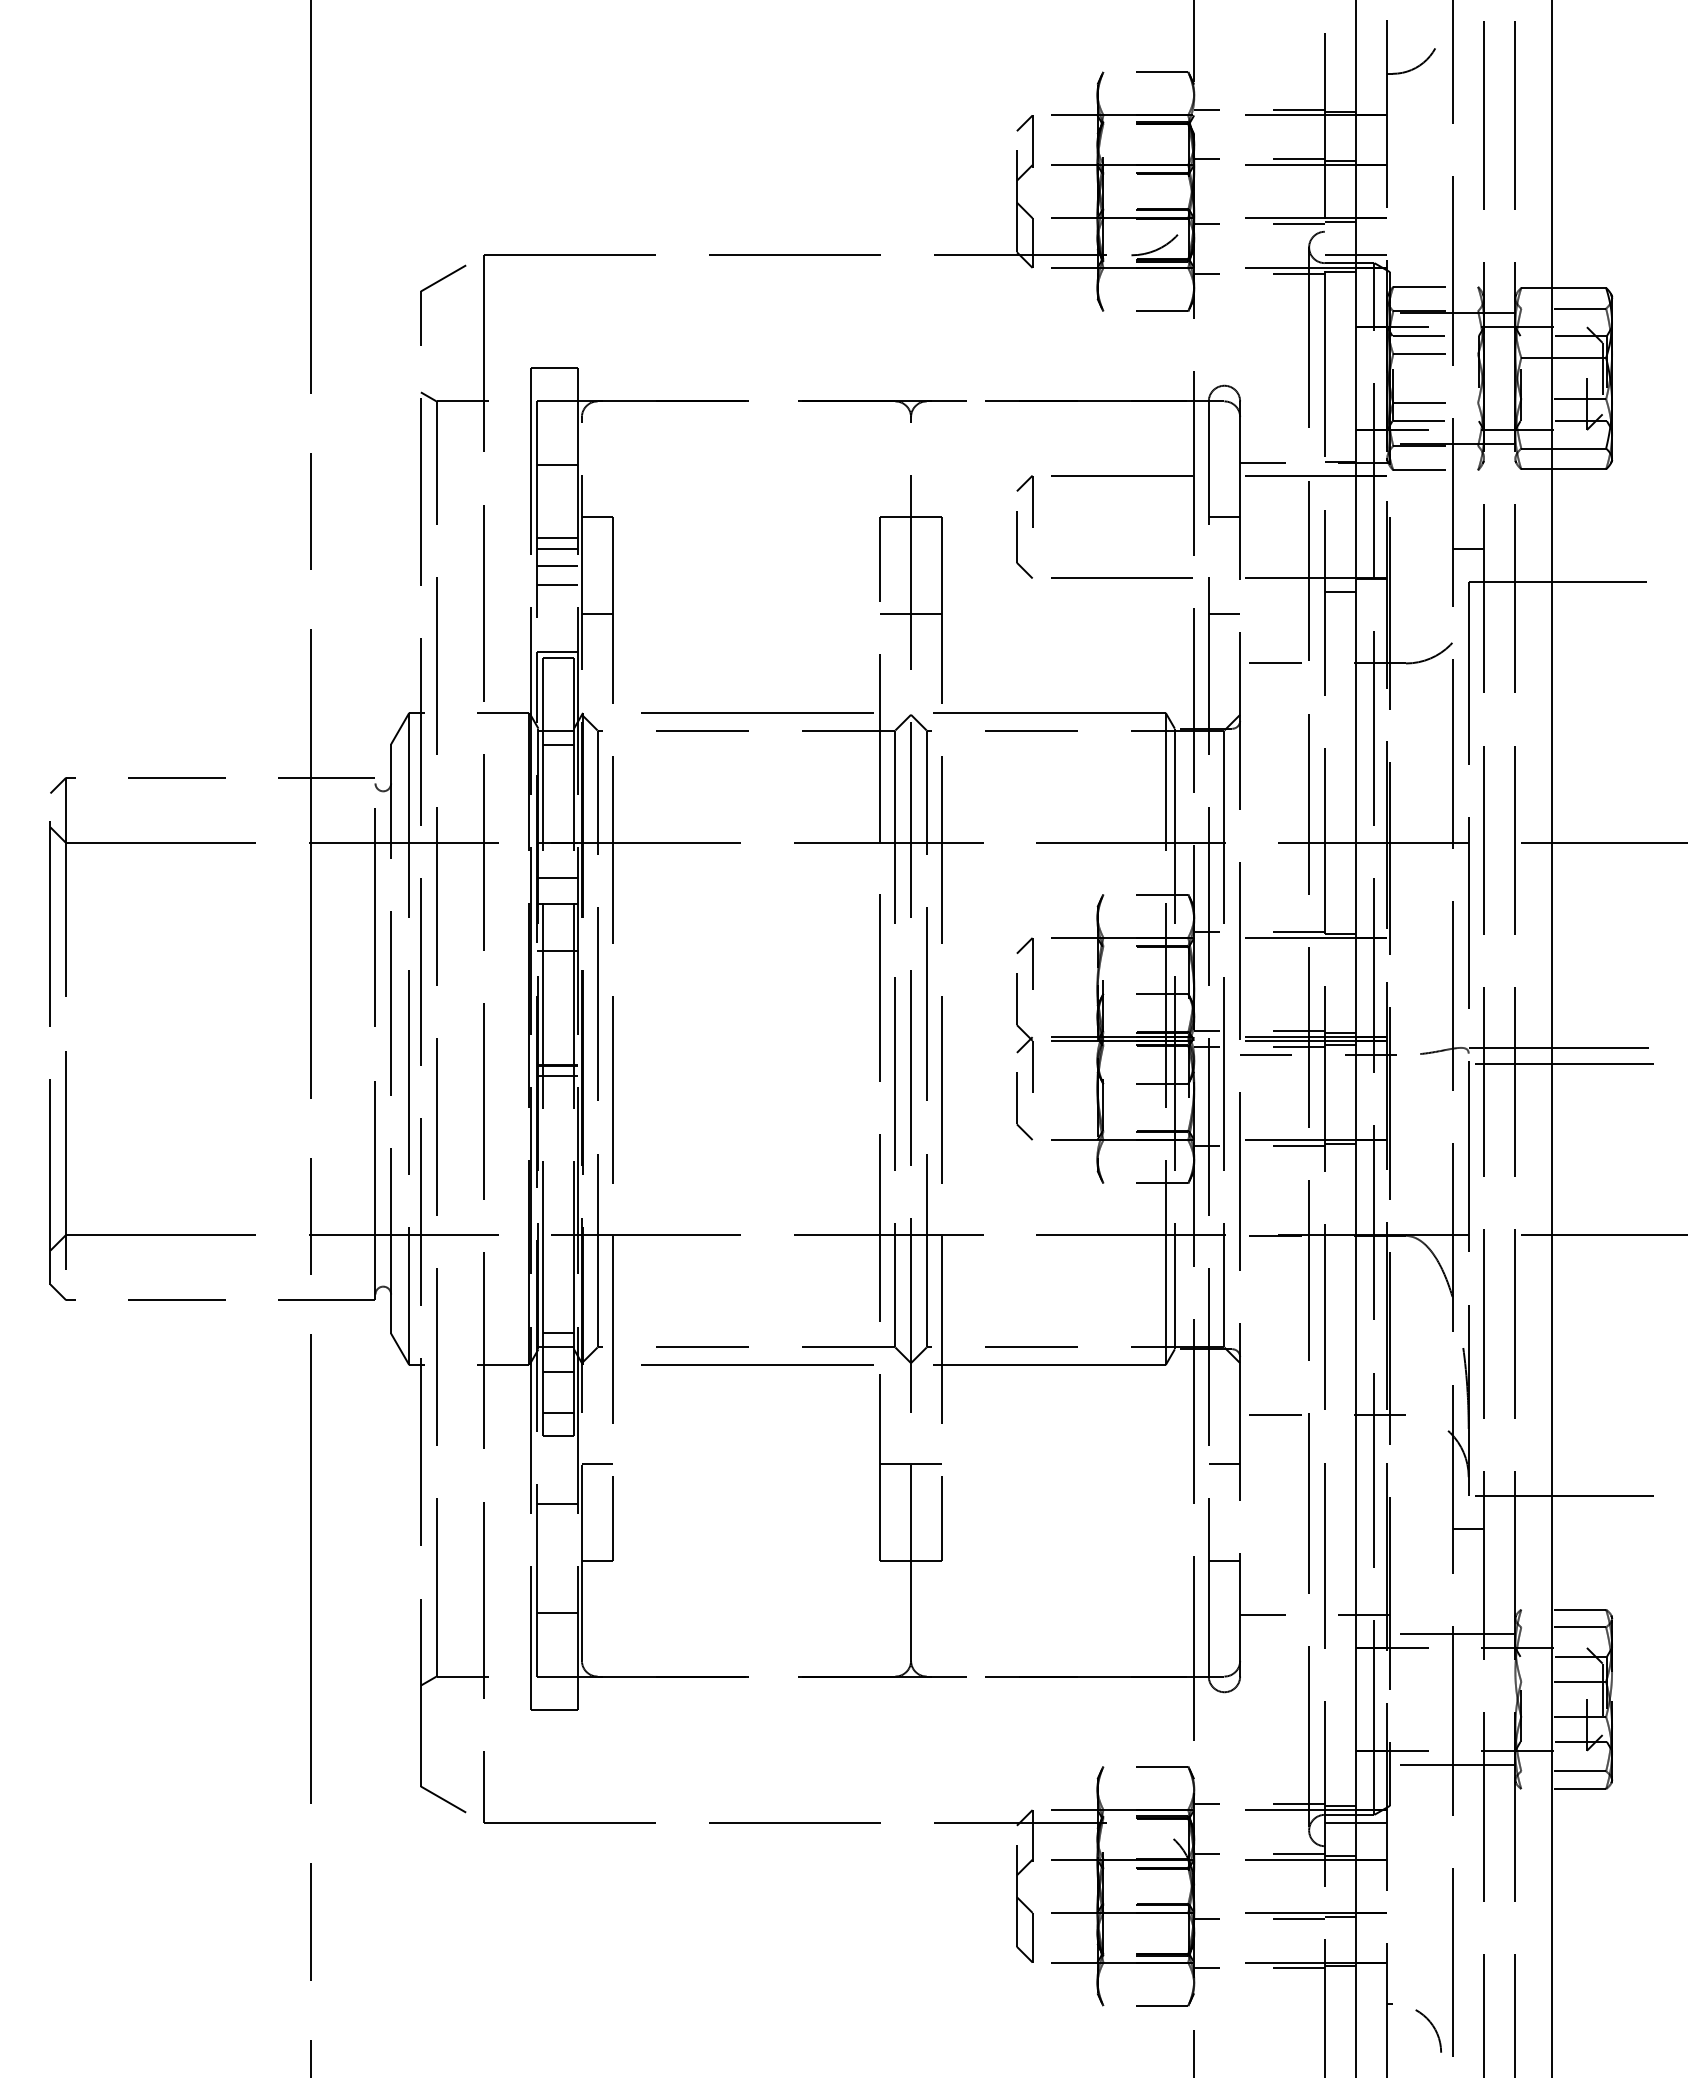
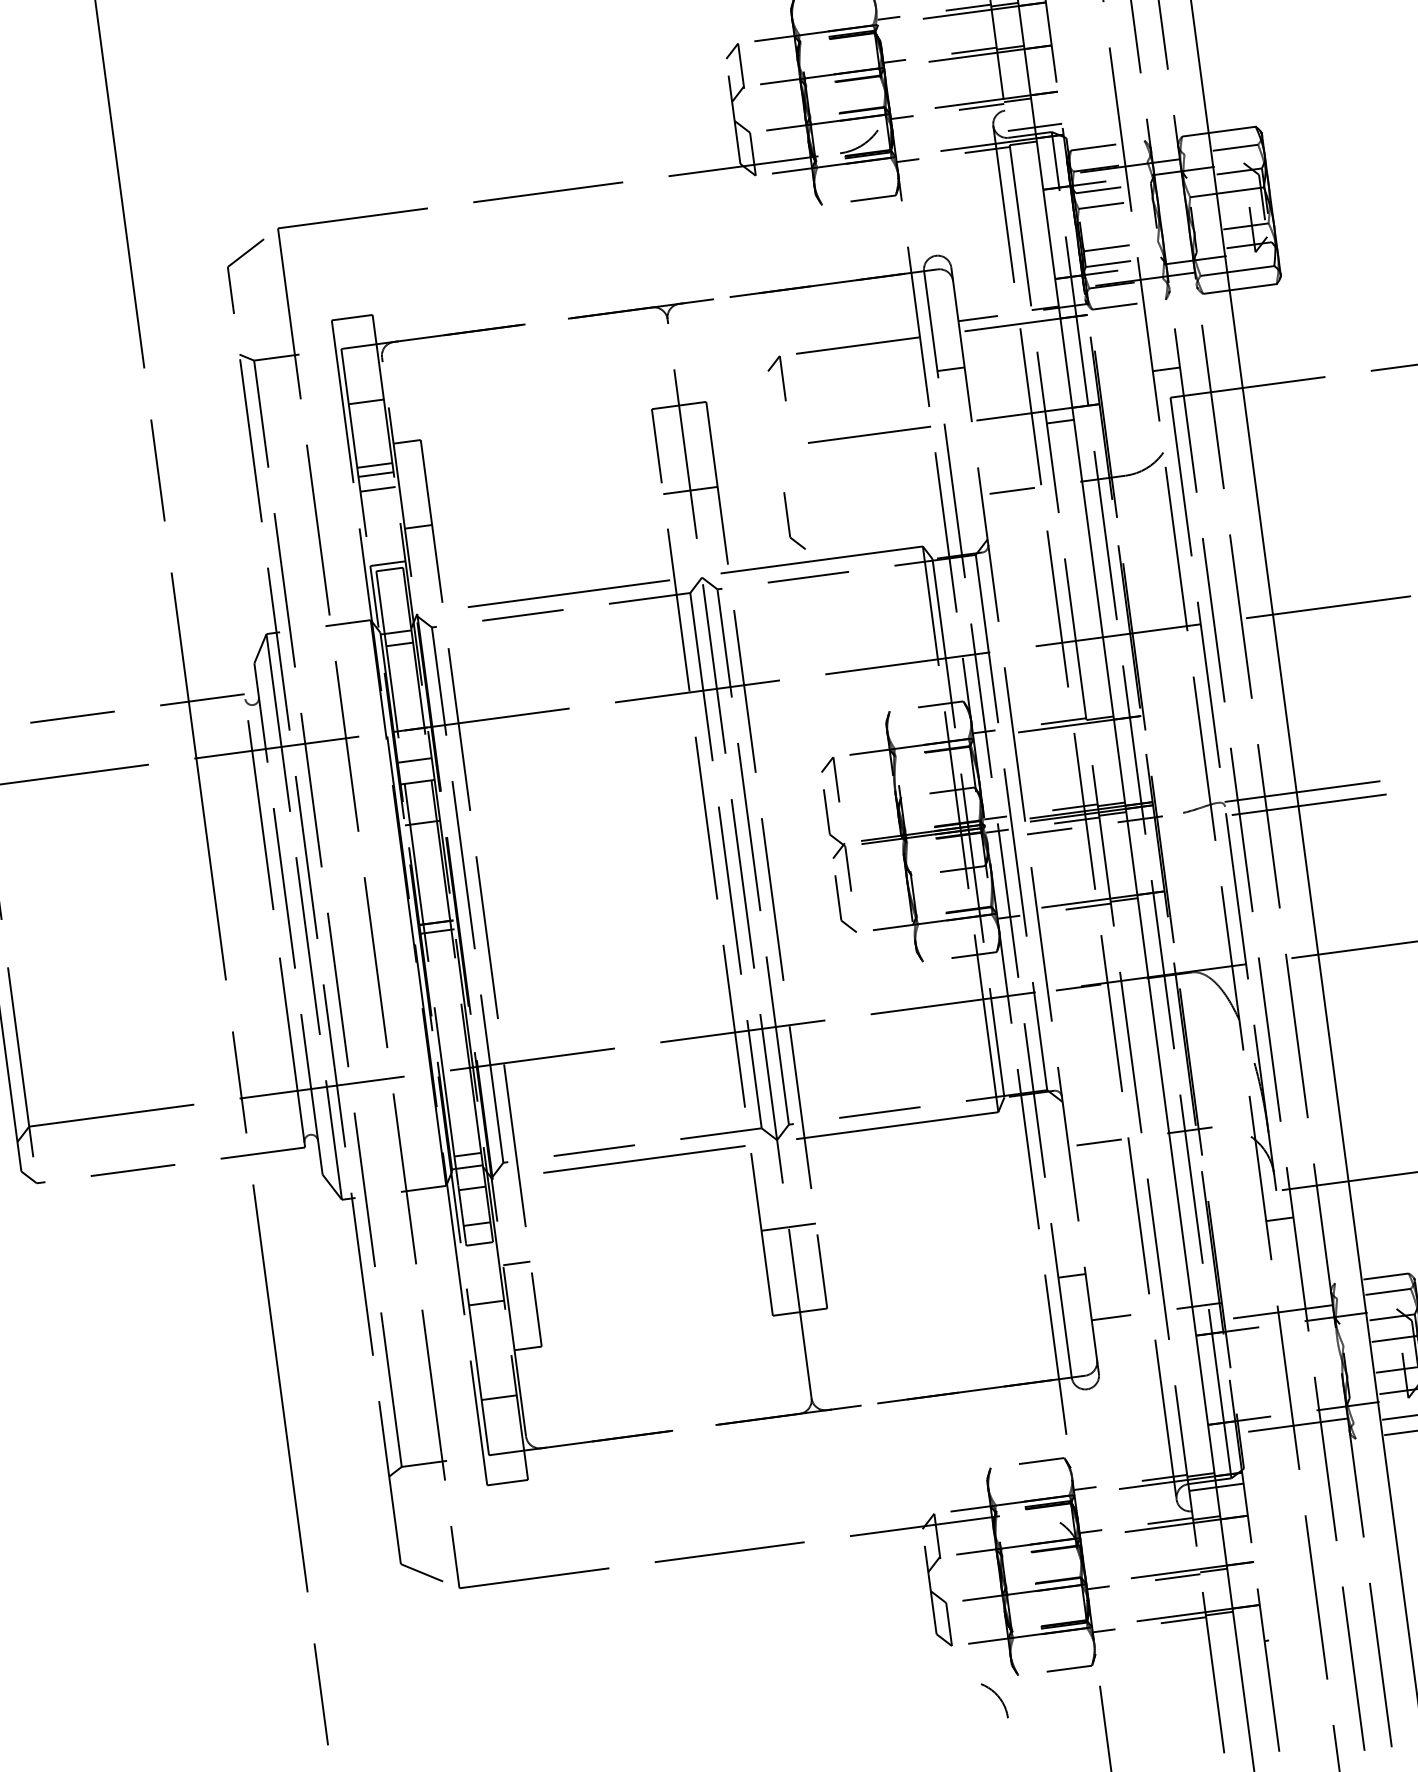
part: (1017, 544) -> (788, 521), moved
line: (557, 585) -> (380, 506), removed
line: (1224, 614) -> (962, 454), removed
line: (1224, 1463) -> (1060, 1190), removed
arc: (1433, 2028) -> (998, 1698), moved

